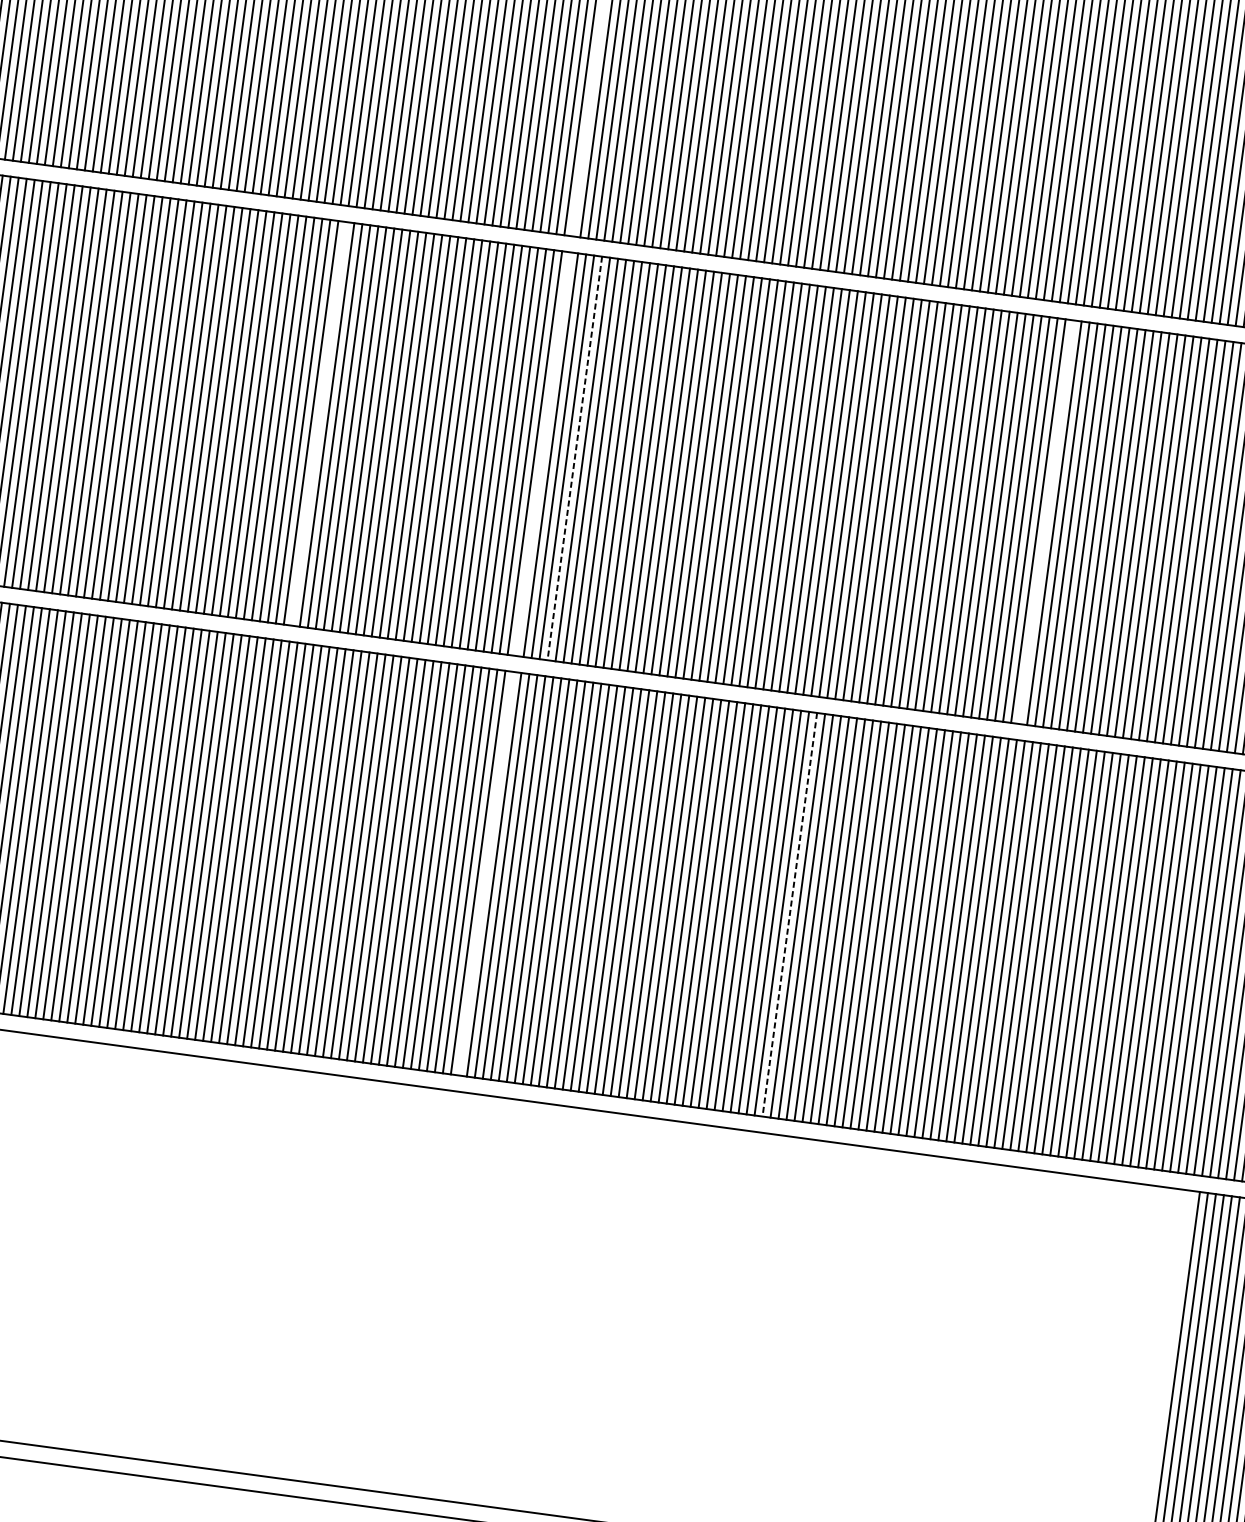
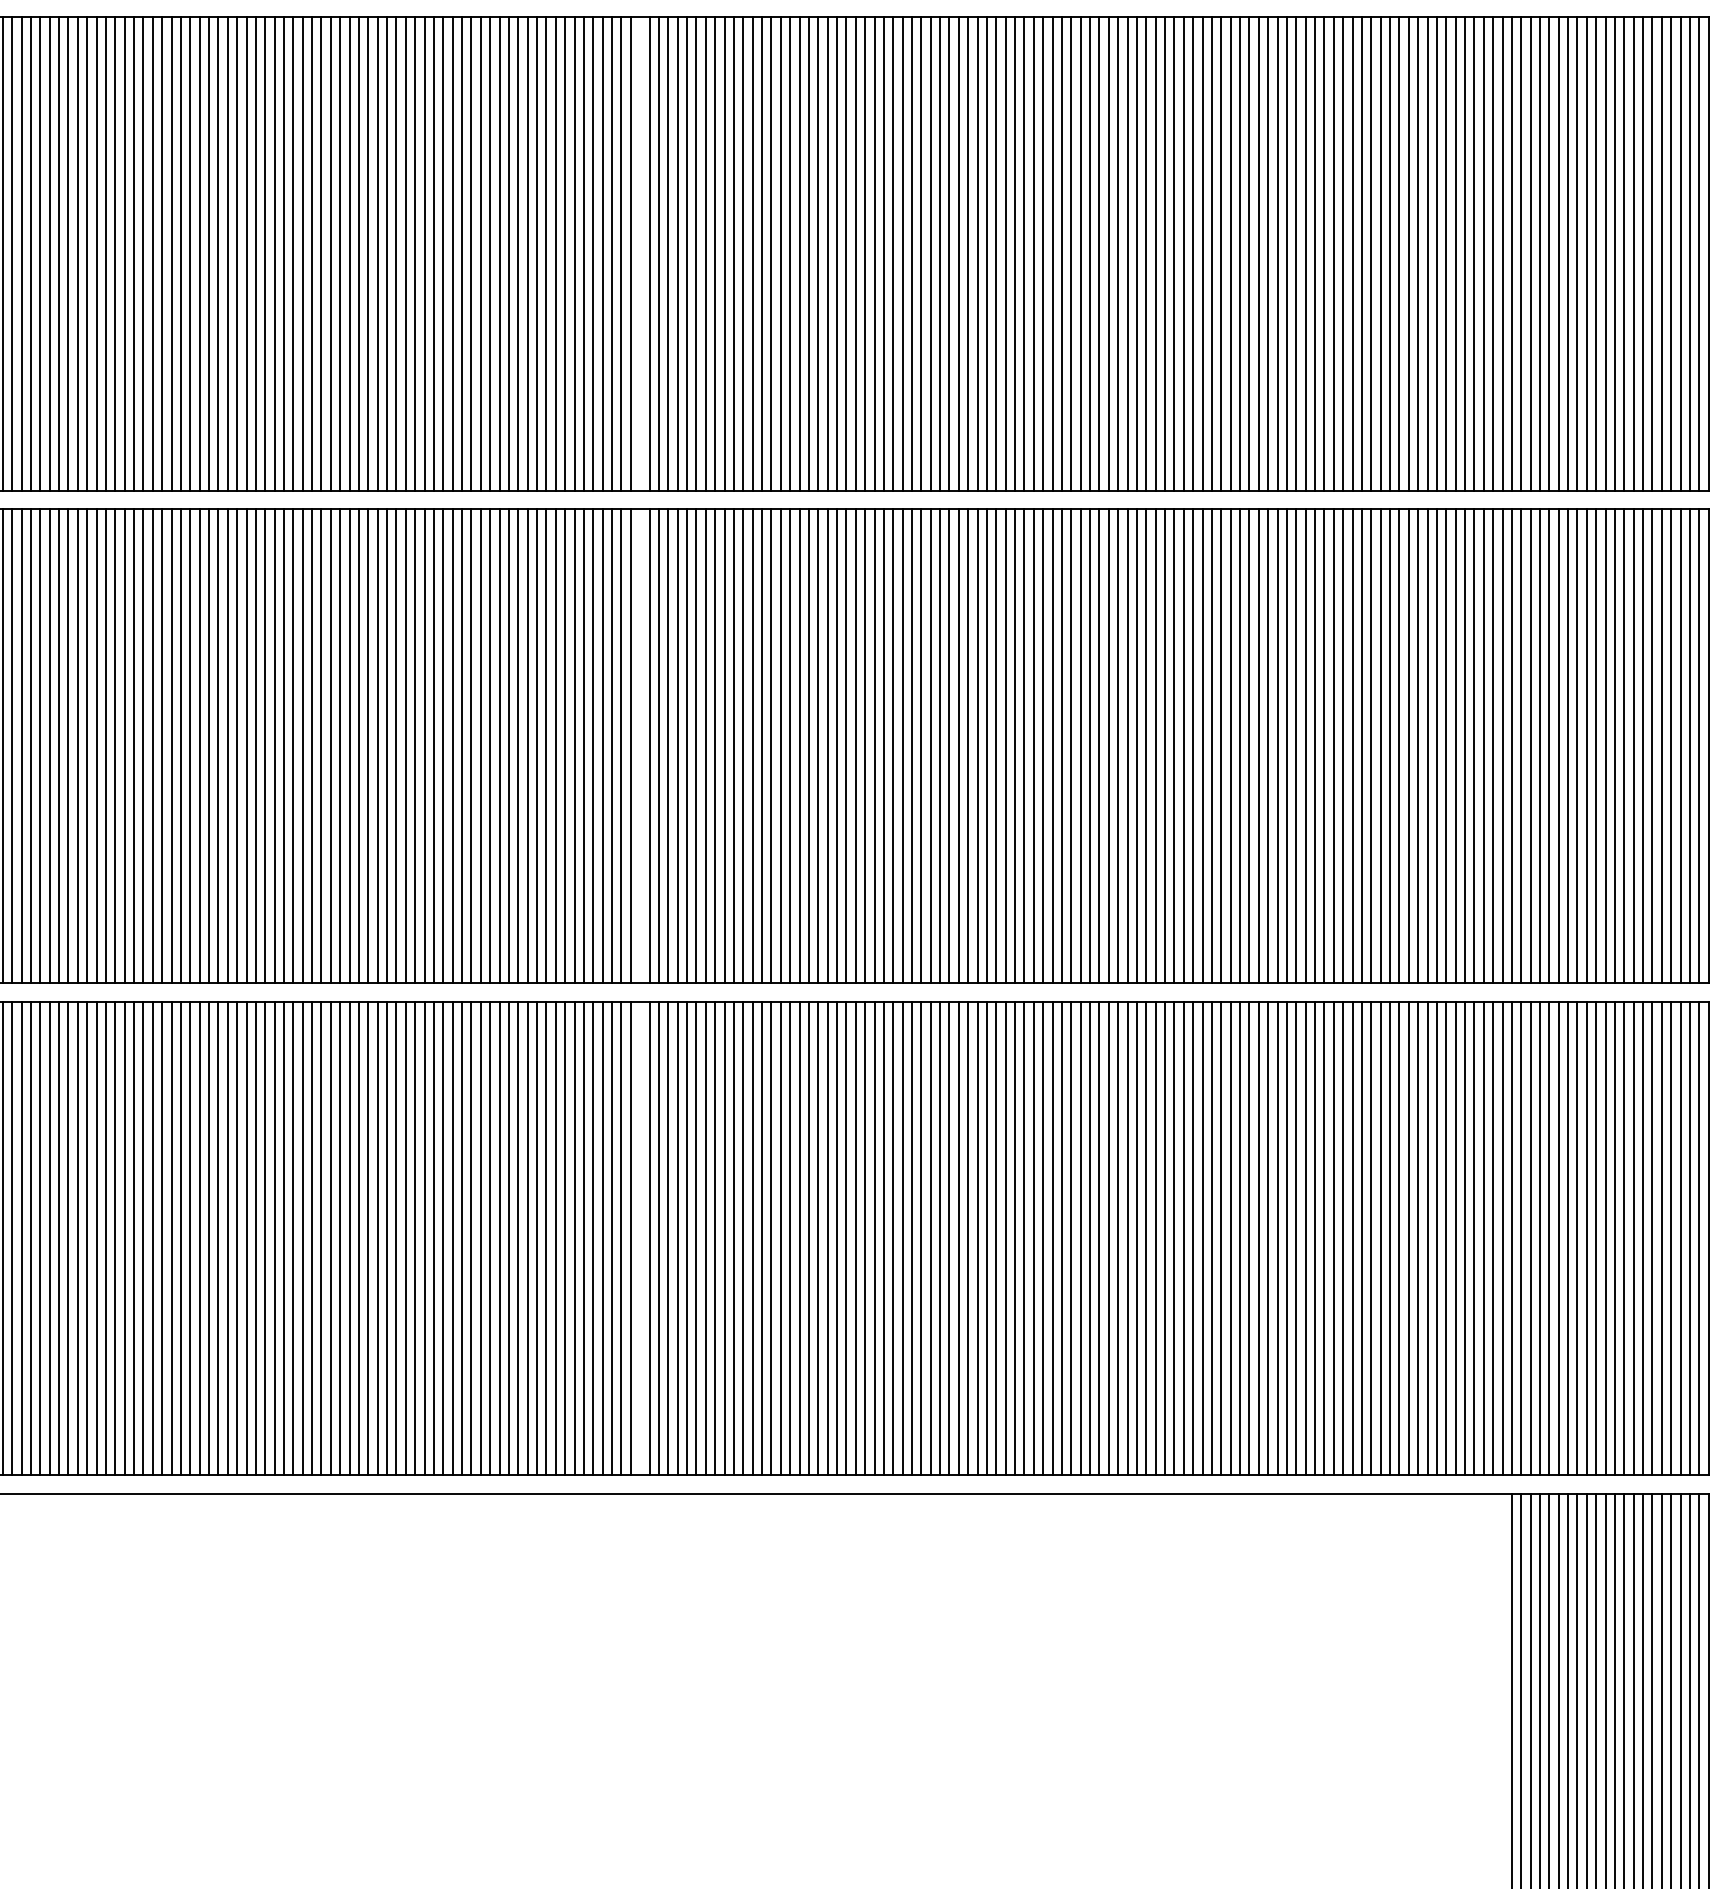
line: (318, 423) -> (377, 745), added
line: (574, 458) -> (677, 746), dashed -> solid
line: (1046, 521) -> (1230, 745), added
line: (789, 915) -> (996, 1238), dashed -> solid

